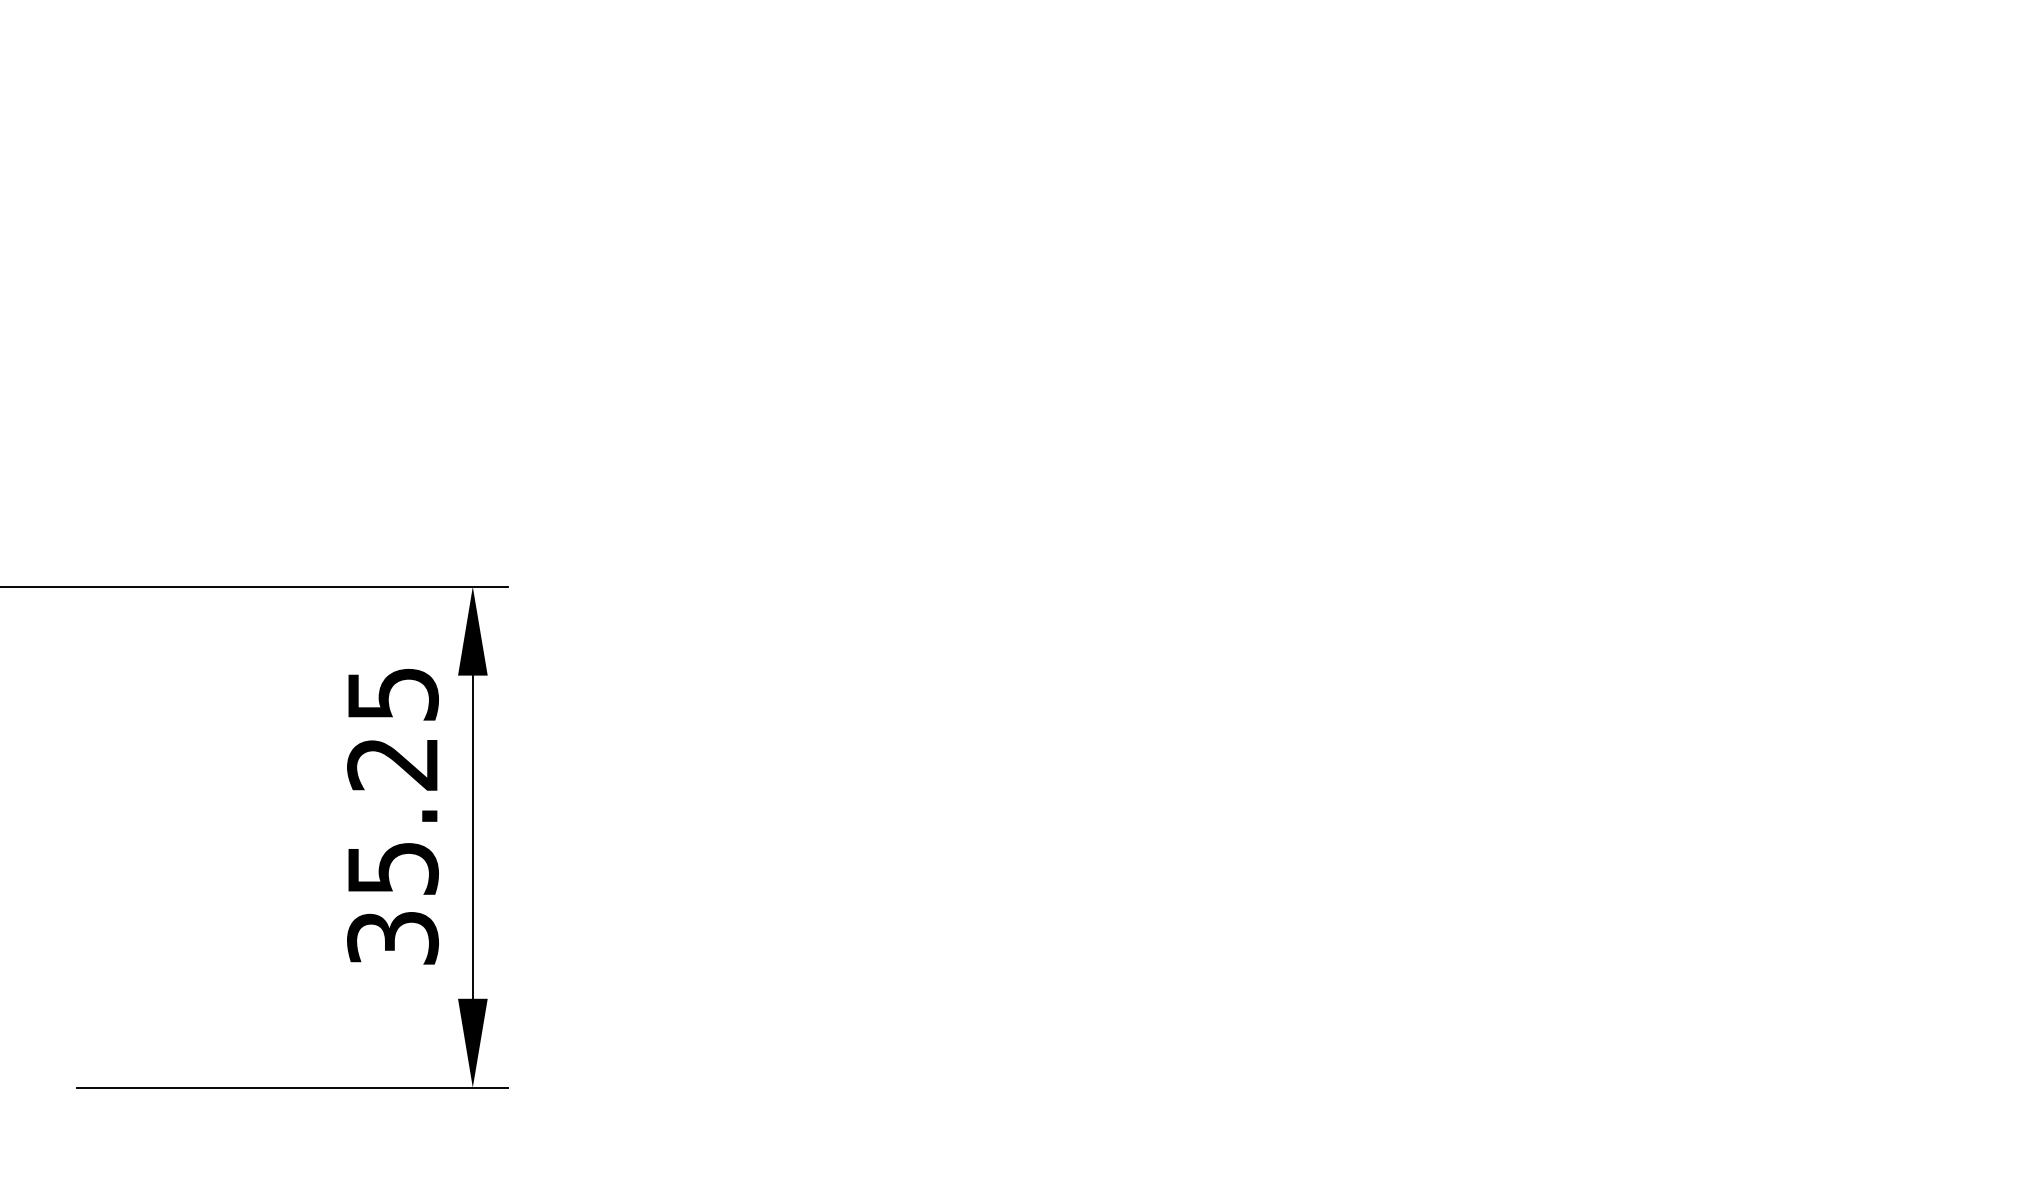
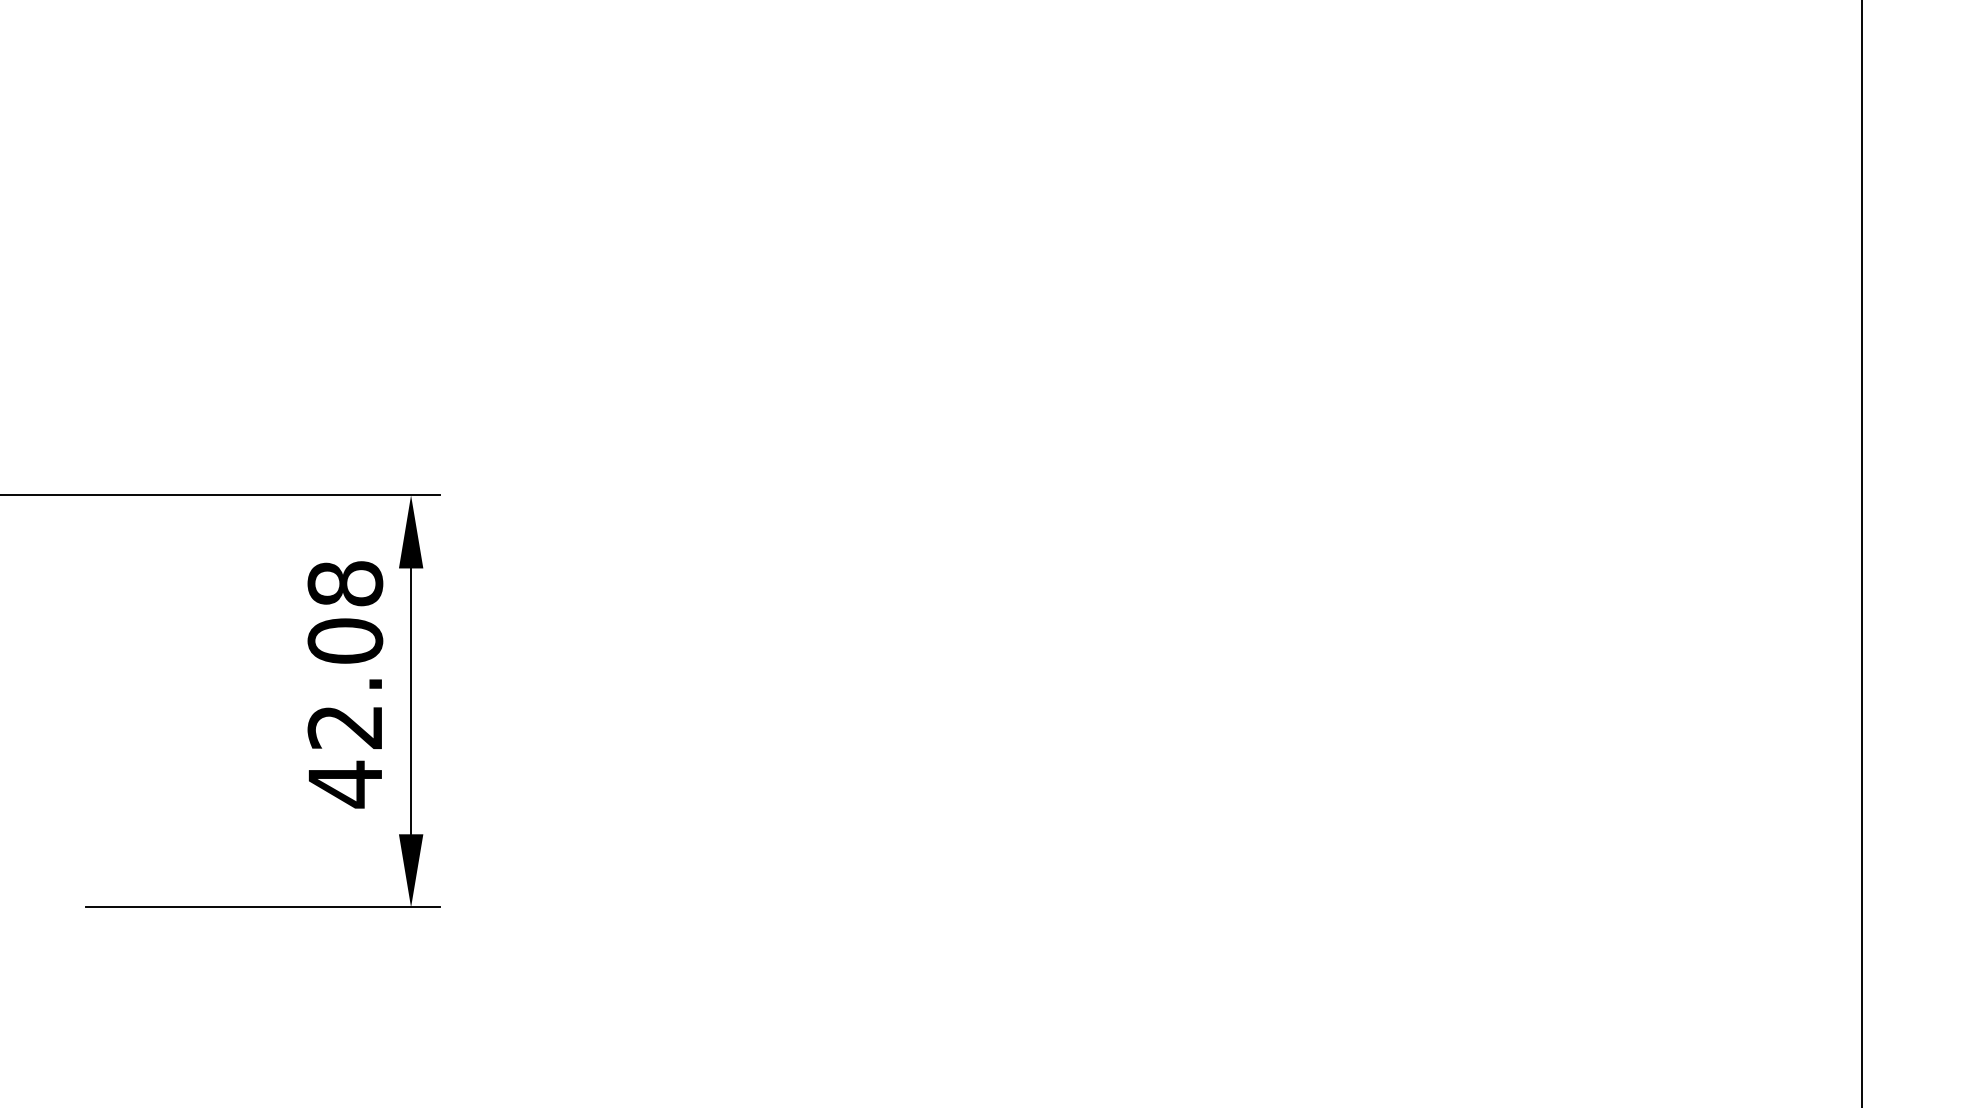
text: (393, 816) -> (345, 684), 35.25 -> 42.08

